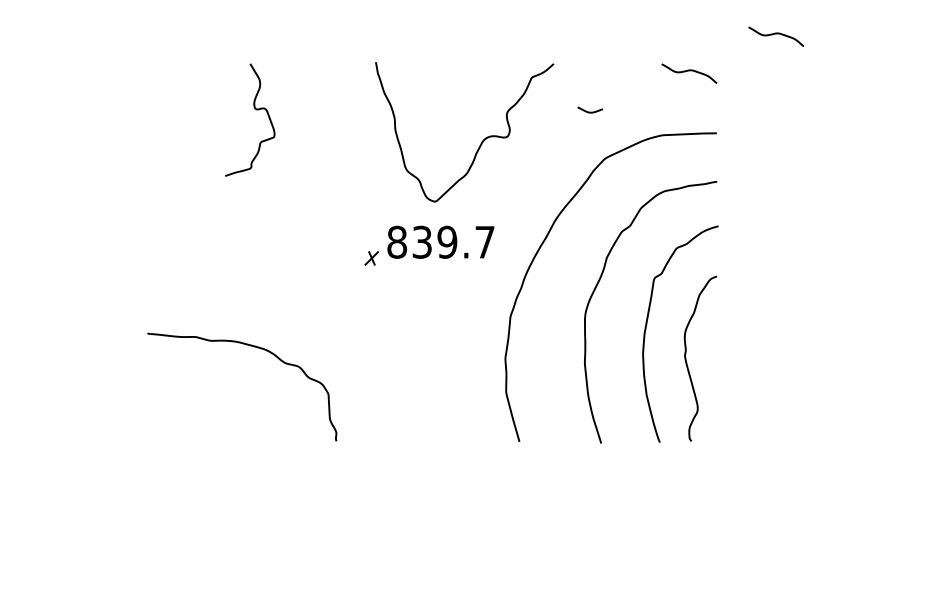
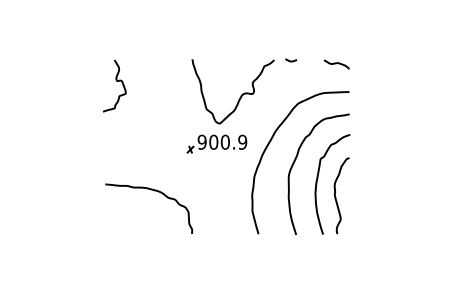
curve: (775, 36) -> (376, 47), removed
curve: (254, 110) -> (116, 81), moved
curve: (590, 110) -> (291, 60), moved
text: (441, 240) -> (222, 141), 839.7 -> 900.9
part: (254, 349) -> (154, 191), moved

